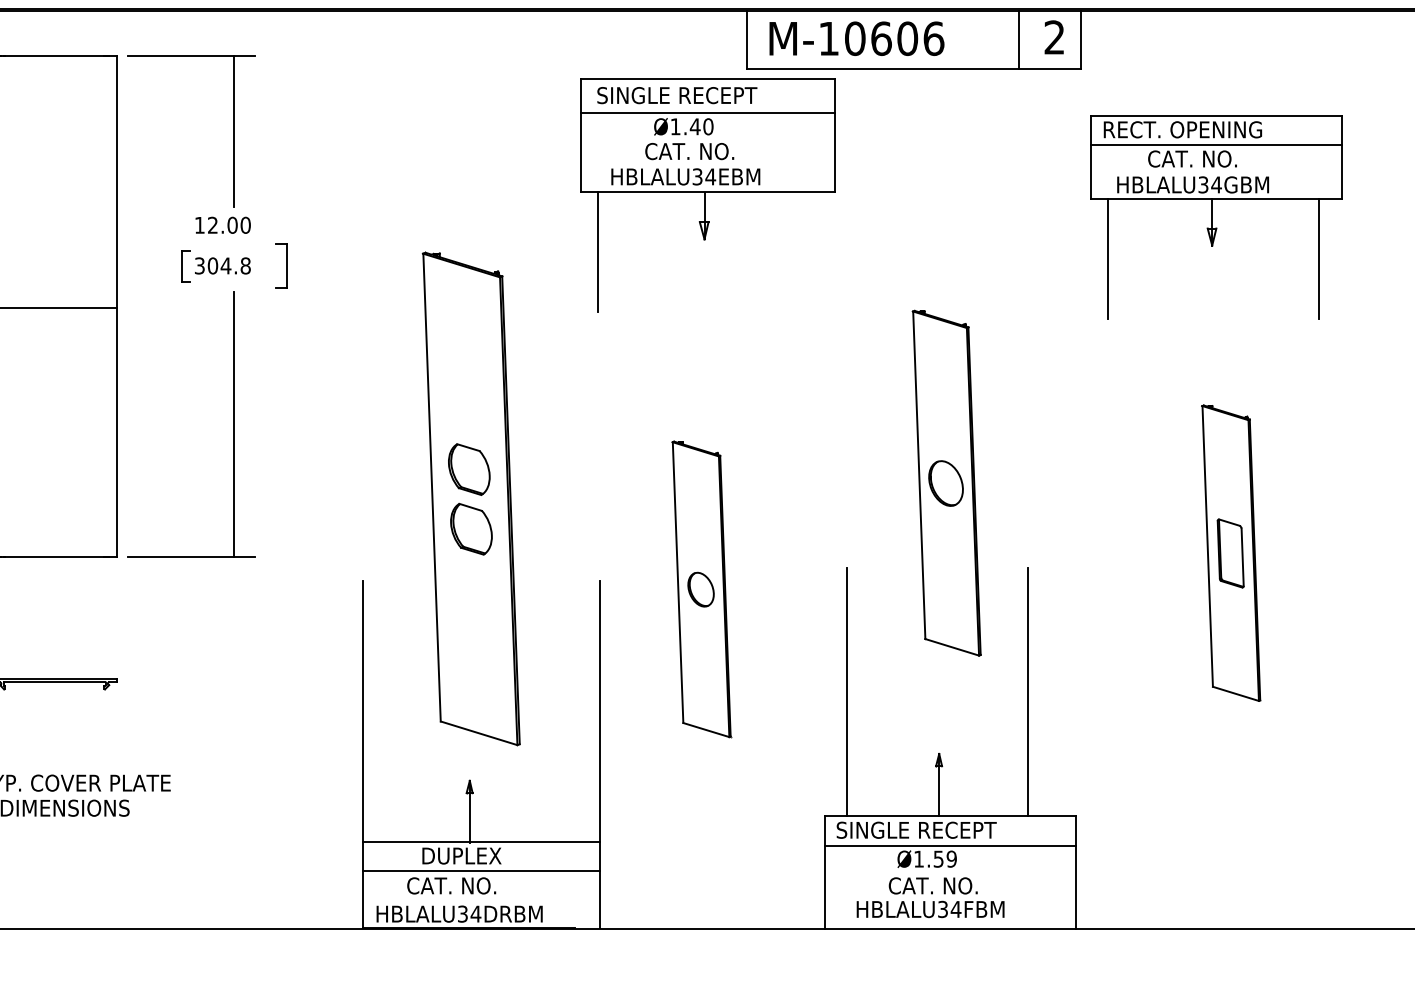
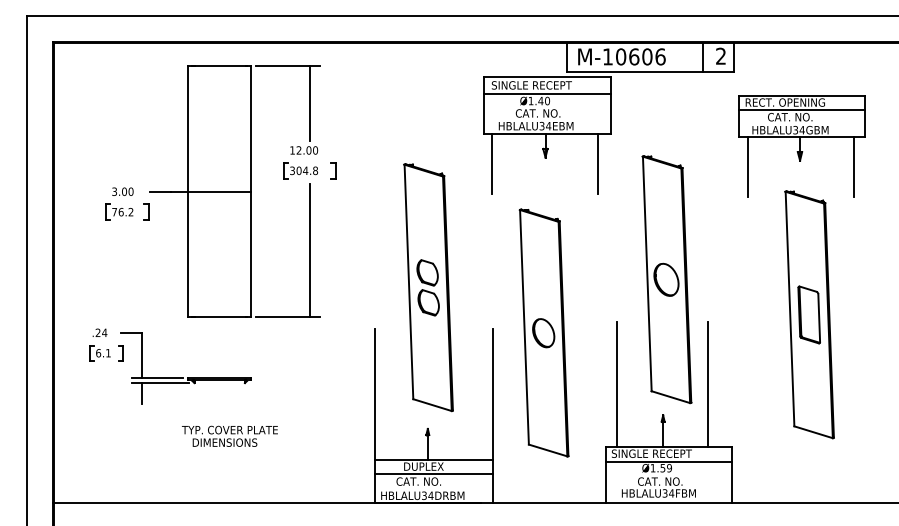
line: (810, 251) -> (598, 163), added
part: (281, 265) -> (333, 170), size x0.71
part: (945, 482) -> (666, 279), size x1.43
part: (1231, 552) -> (809, 314), size x1.67
part: (700, 588) -> (543, 332), size x1.67

